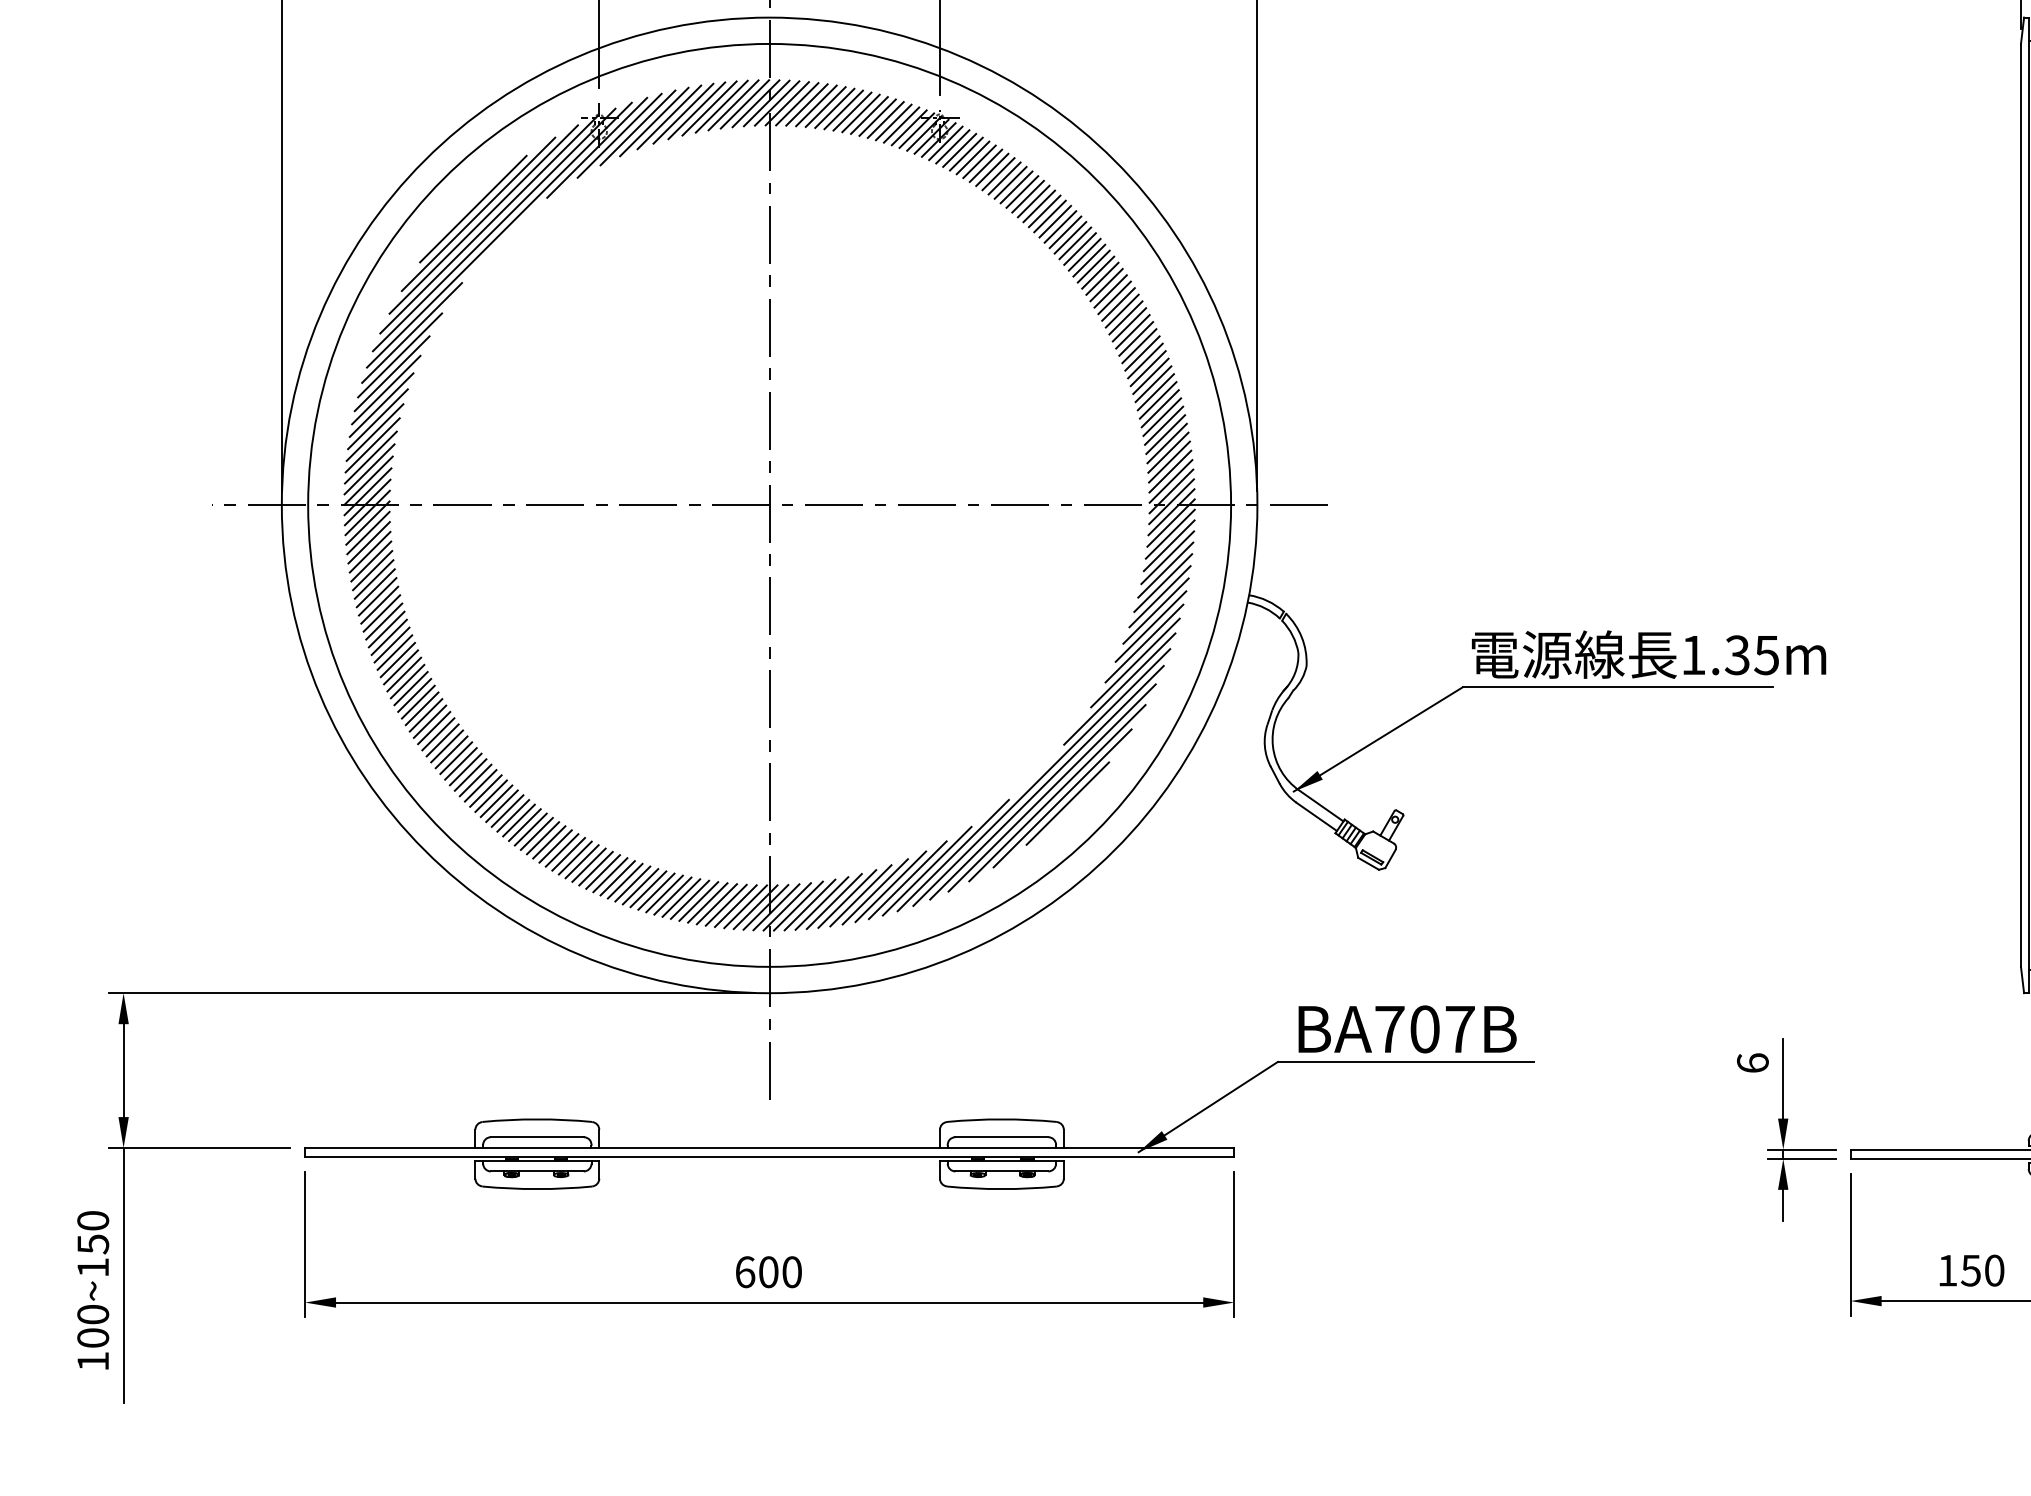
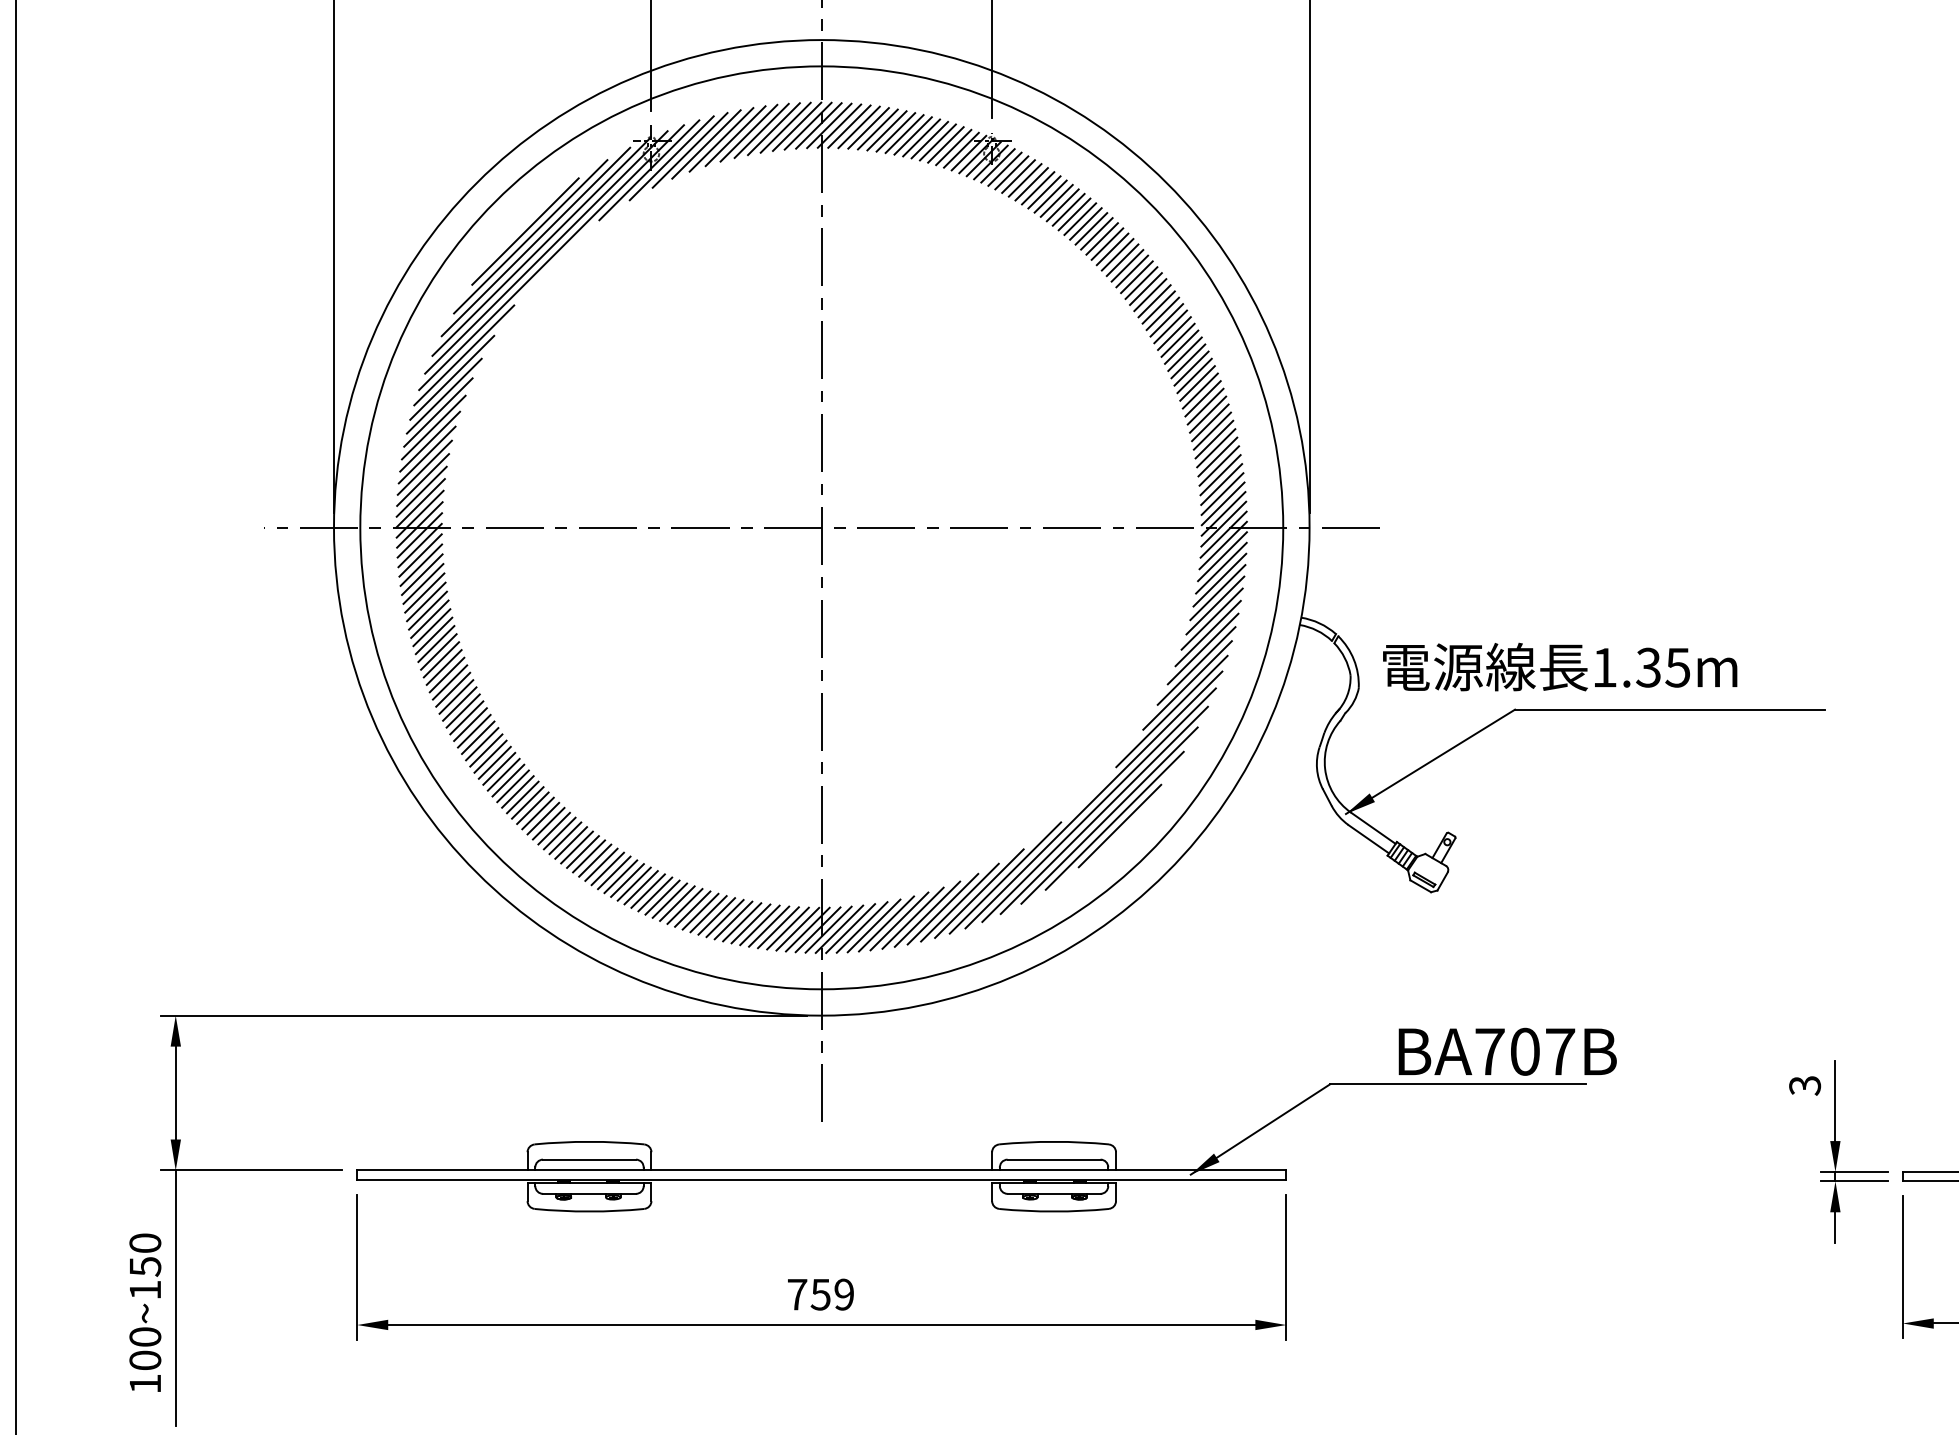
text: (1649, 654) -> (1560, 666), moved
text: (1407, 1029) -> (1507, 1051), moved
text: (1752, 1063) -> (1804, 1085), 6 -> 3
text: (768, 1272) -> (820, 1294), 600 -> 759

